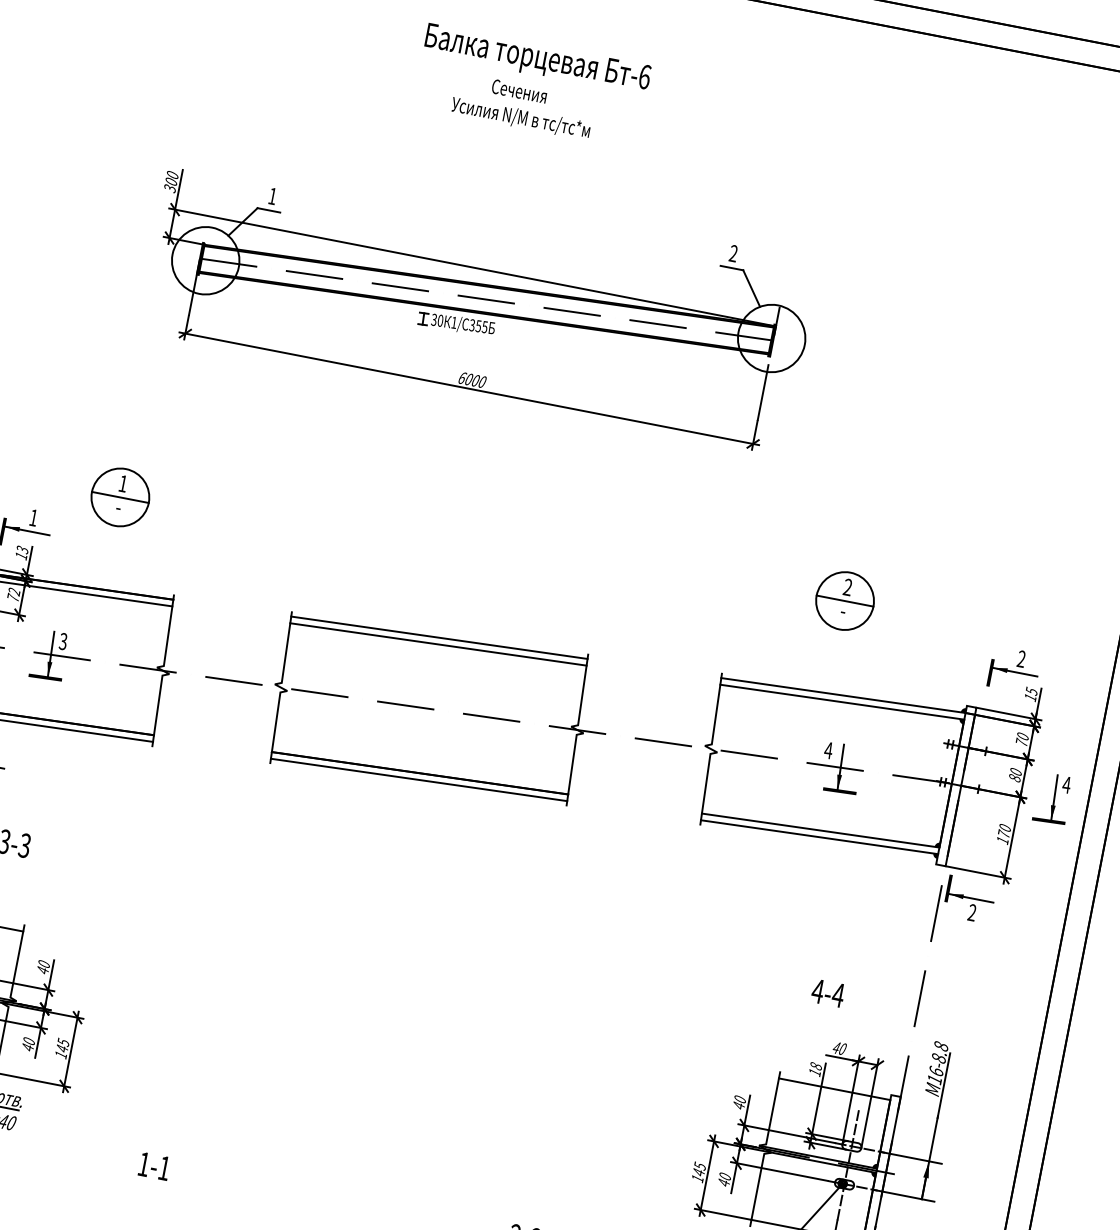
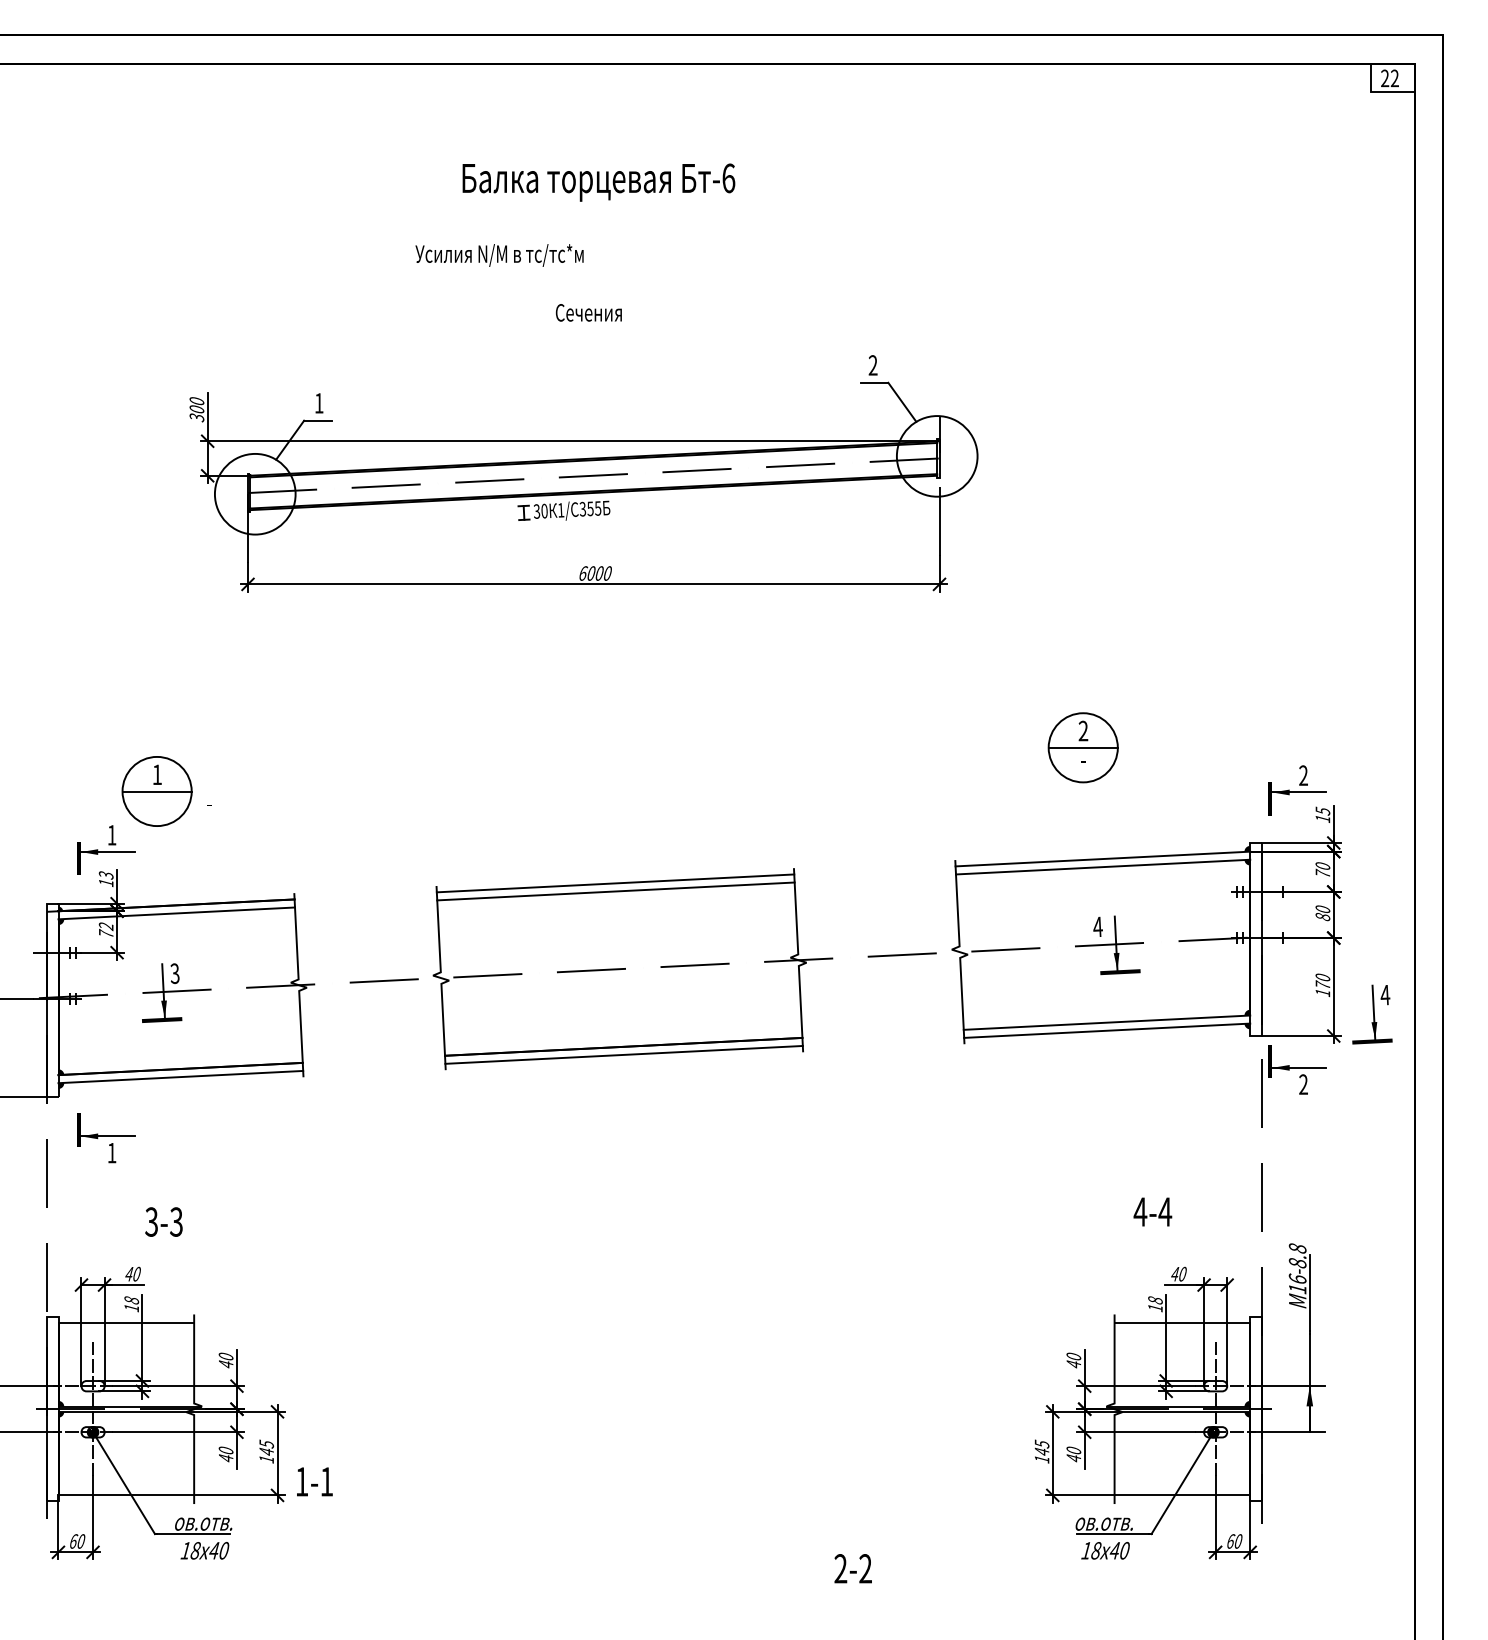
text: (519, 91) -> (588, 312), moved
text: (520, 118) -> (499, 255), moved
part: (119, 497) -> (156, 791), moved
part: (1053, 798) -> (1372, 1014), moved
text: (154, 1166) -> (314, 1481), moved

